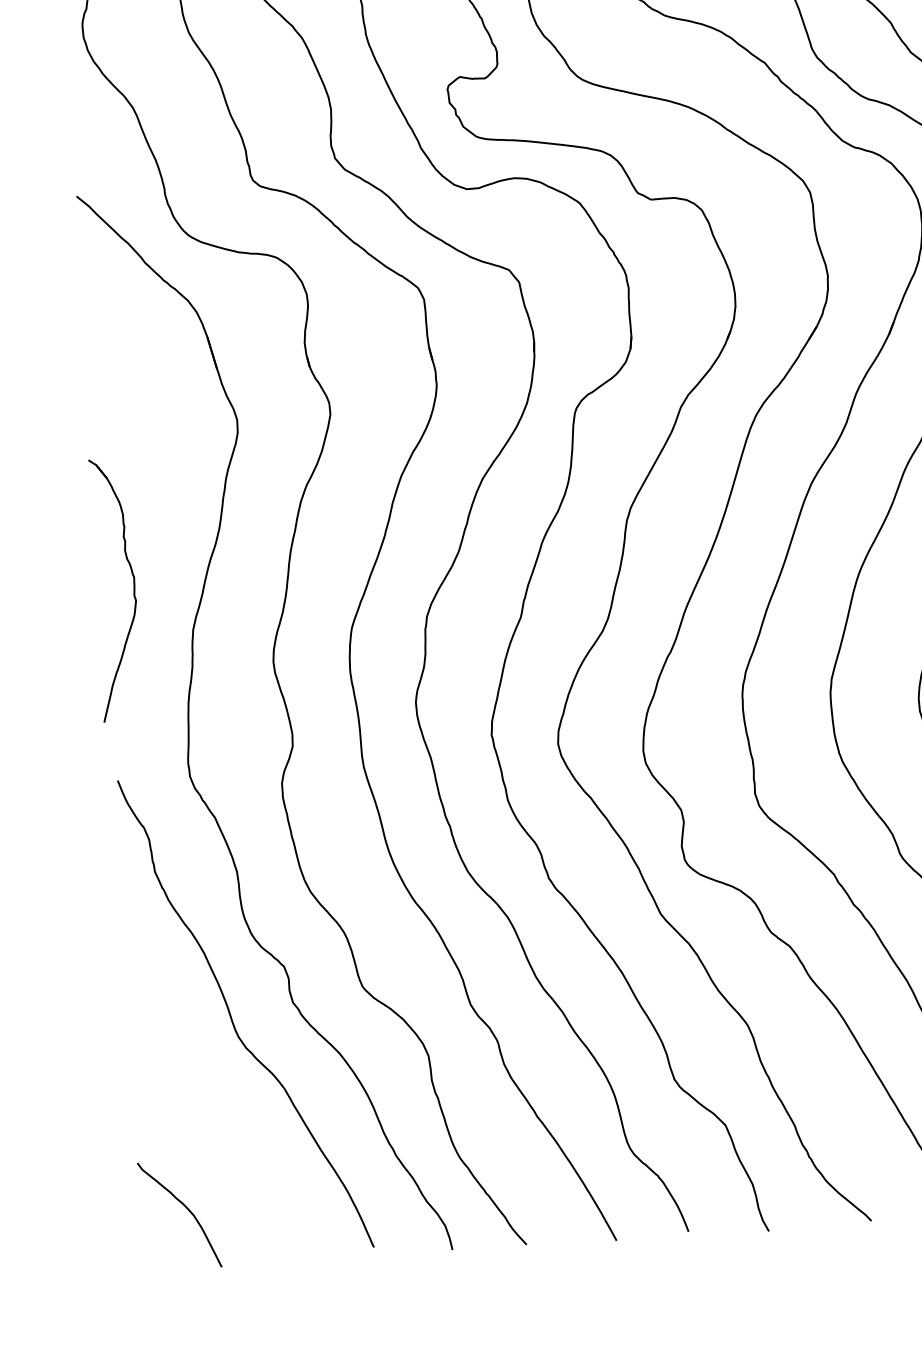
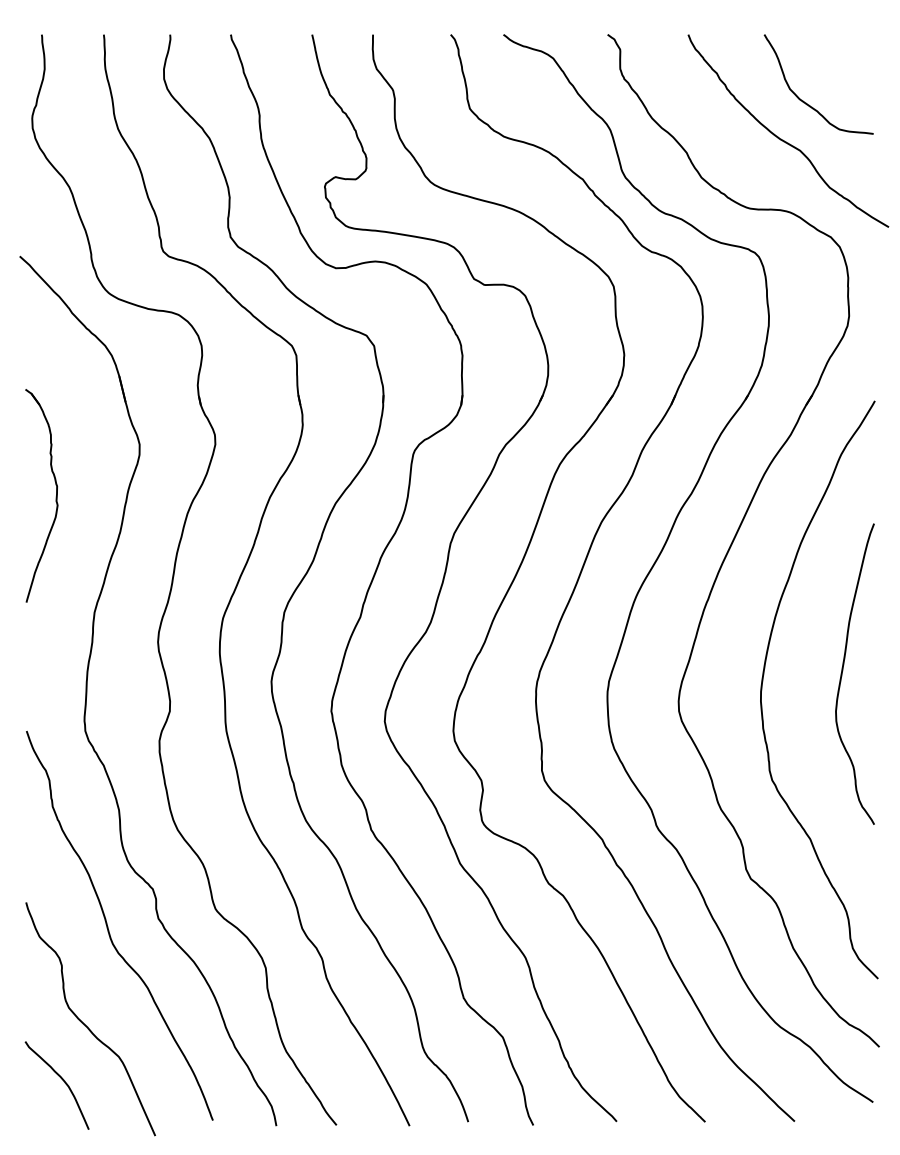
part: (132, 589) -> (55, 496), moved
curve: (210, 1137) -> (85, 1024), added

